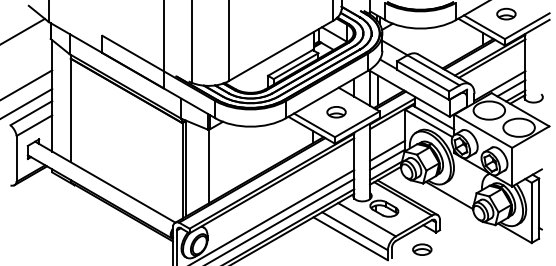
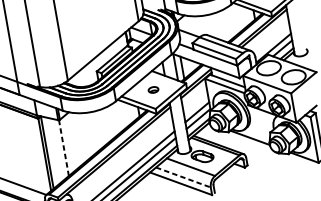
part: (336, 112) -> (153, 90), size x0.7
line: (208, 166) -> (63, 148), solid -> dashed
line: (355, 231) -> (183, 177), solid -> dashed
part: (422, 249) -> (236, 182), removed

